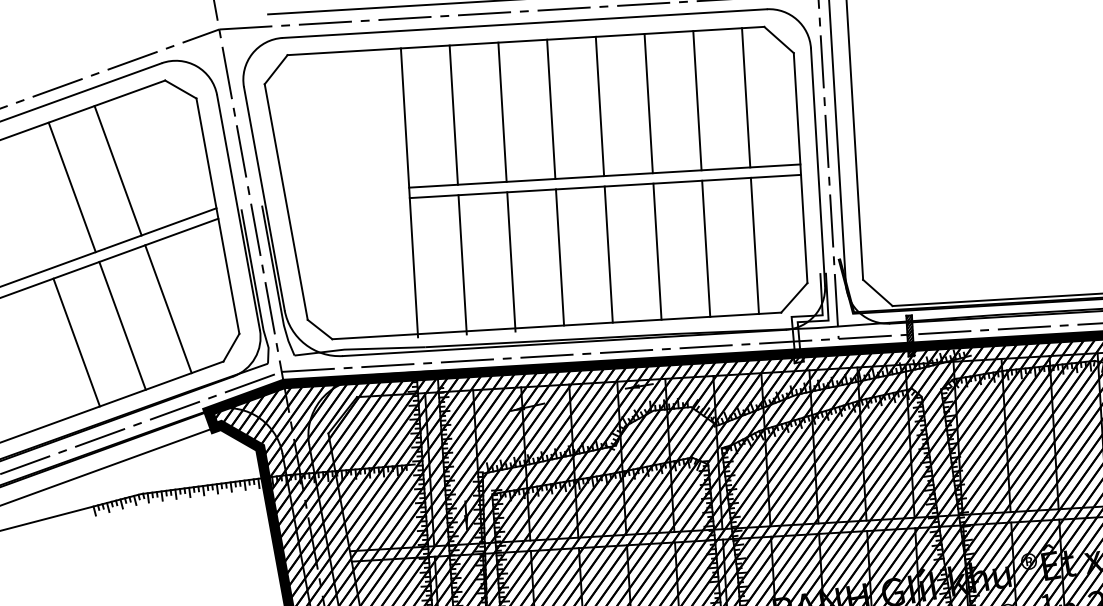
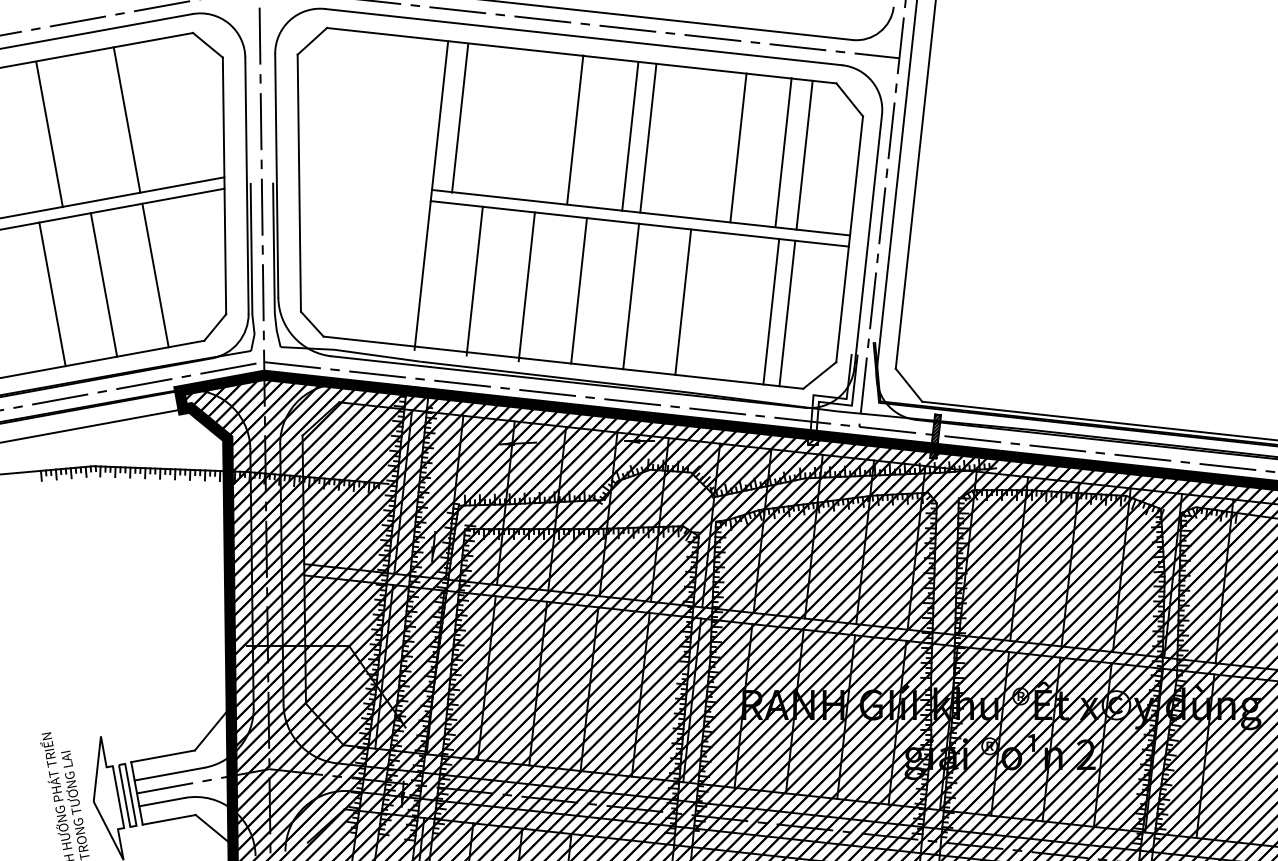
line: (697, 100) -> (783, 152), moved
line: (648, 103) -> (738, 147), moved
line: (551, 109) -> (630, 136), moved
line: (502, 111) -> (575, 129), moved
line: (453, 114) -> (460, 117), moved
line: (72, 187) -> (49, 134), moved
line: (706, 248) -> (771, 311), moved

